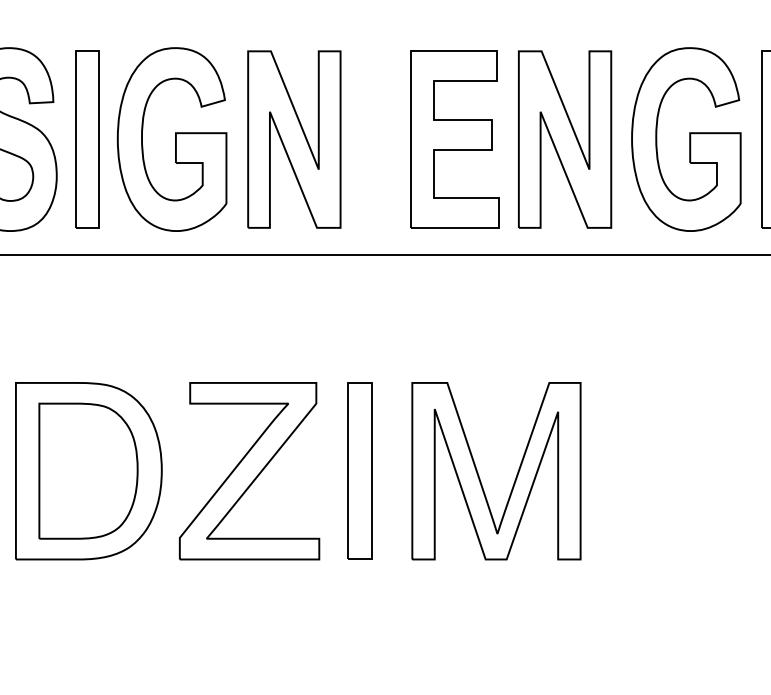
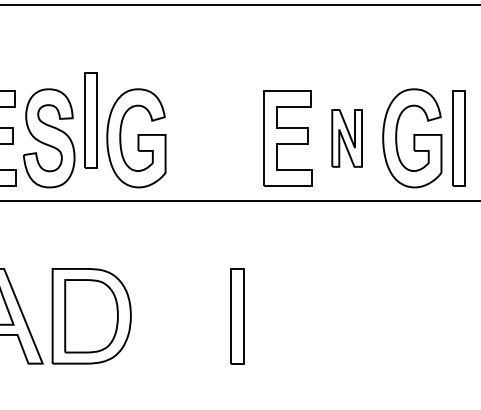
part: (86, 139) -> (90, 120), moved
part: (293, 139) -> (201, 138), removed
part: (563, 139) -> (346, 138), size x0.6
part: (248, 471) -> (177, 316), removed
part: (481, 479) -> (302, 320), removed

